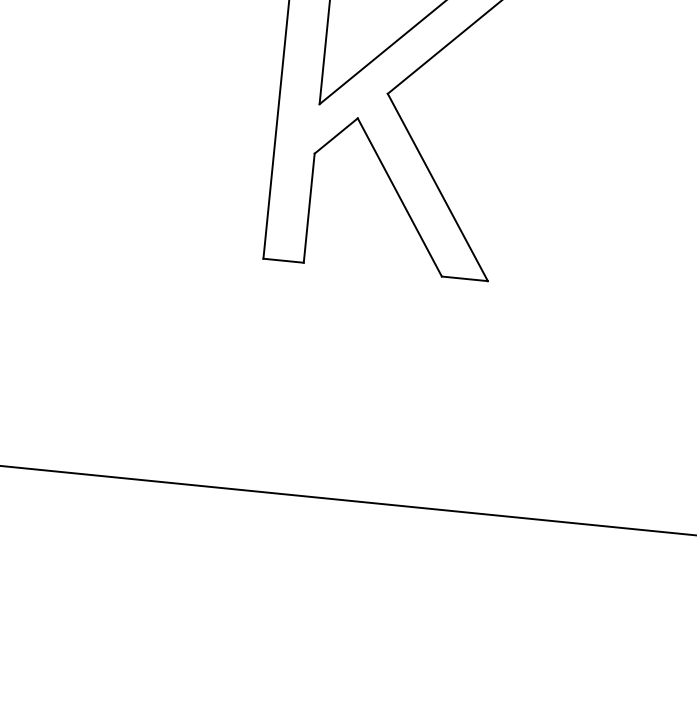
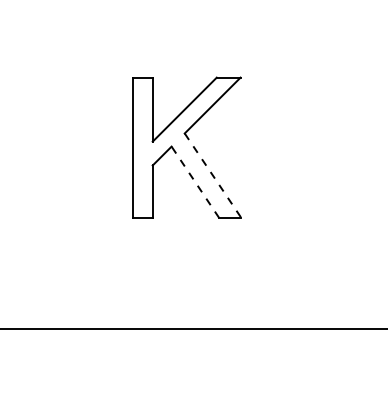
line: (438, 187) -> (213, 175), solid -> dashed
line: (399, 197) -> (195, 182), solid -> dashed

